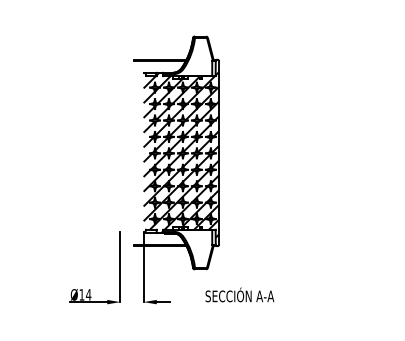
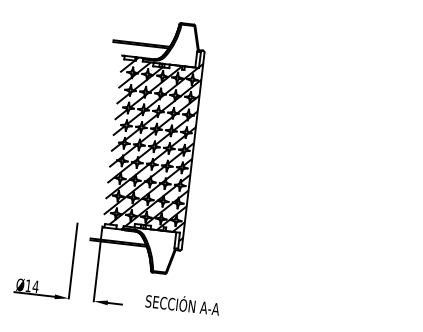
text: (239, 294) -> (182, 303), moved

